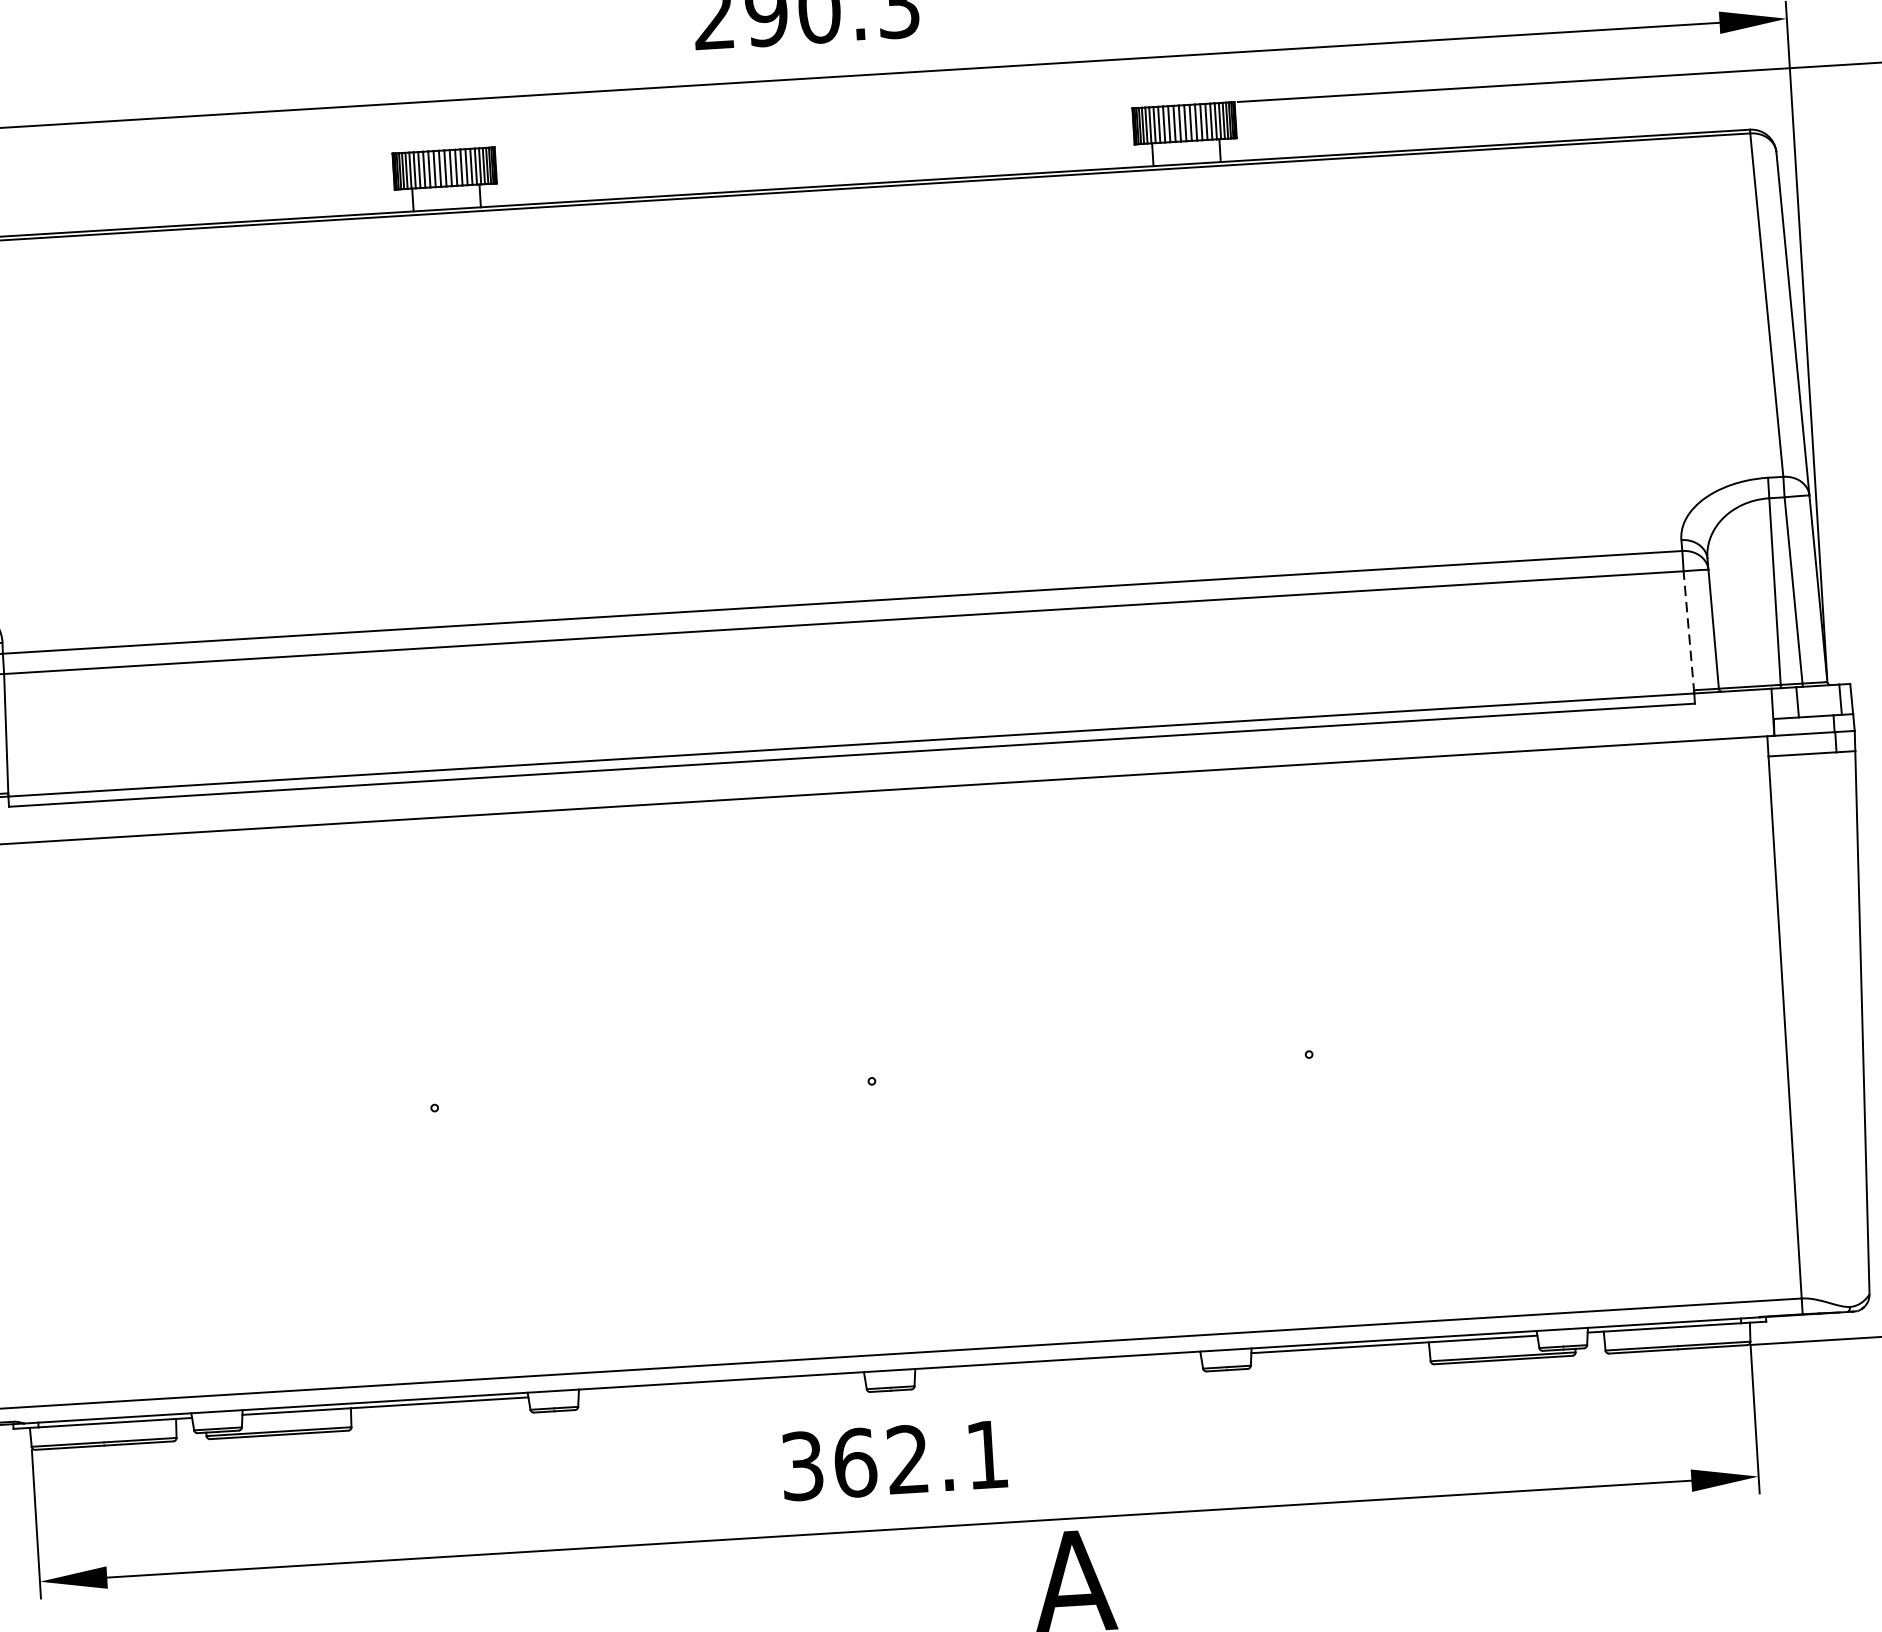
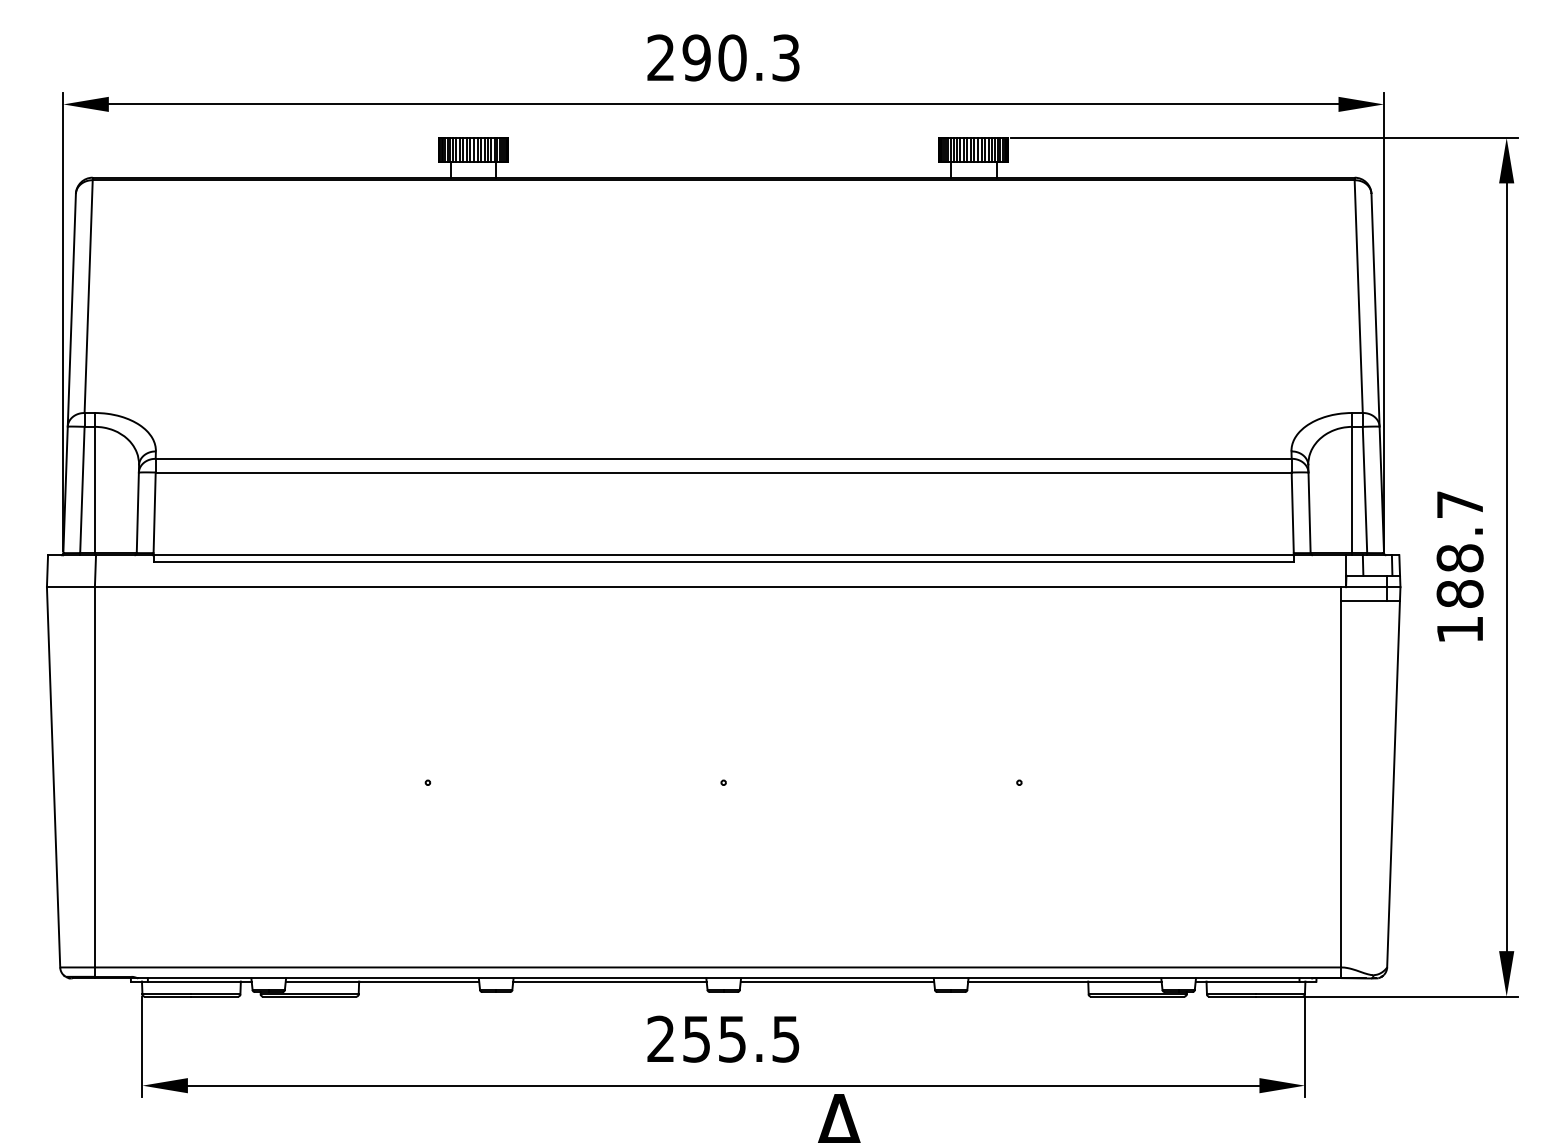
line: (1688, 631) -> (1292, 513), dashed -> solid
line: (1058, 1364) -> (837, 981), added
line: (721, 1385) -> (609, 981), added
text: (894, 1459) -> (723, 1038), 362.1 -> 255.5

